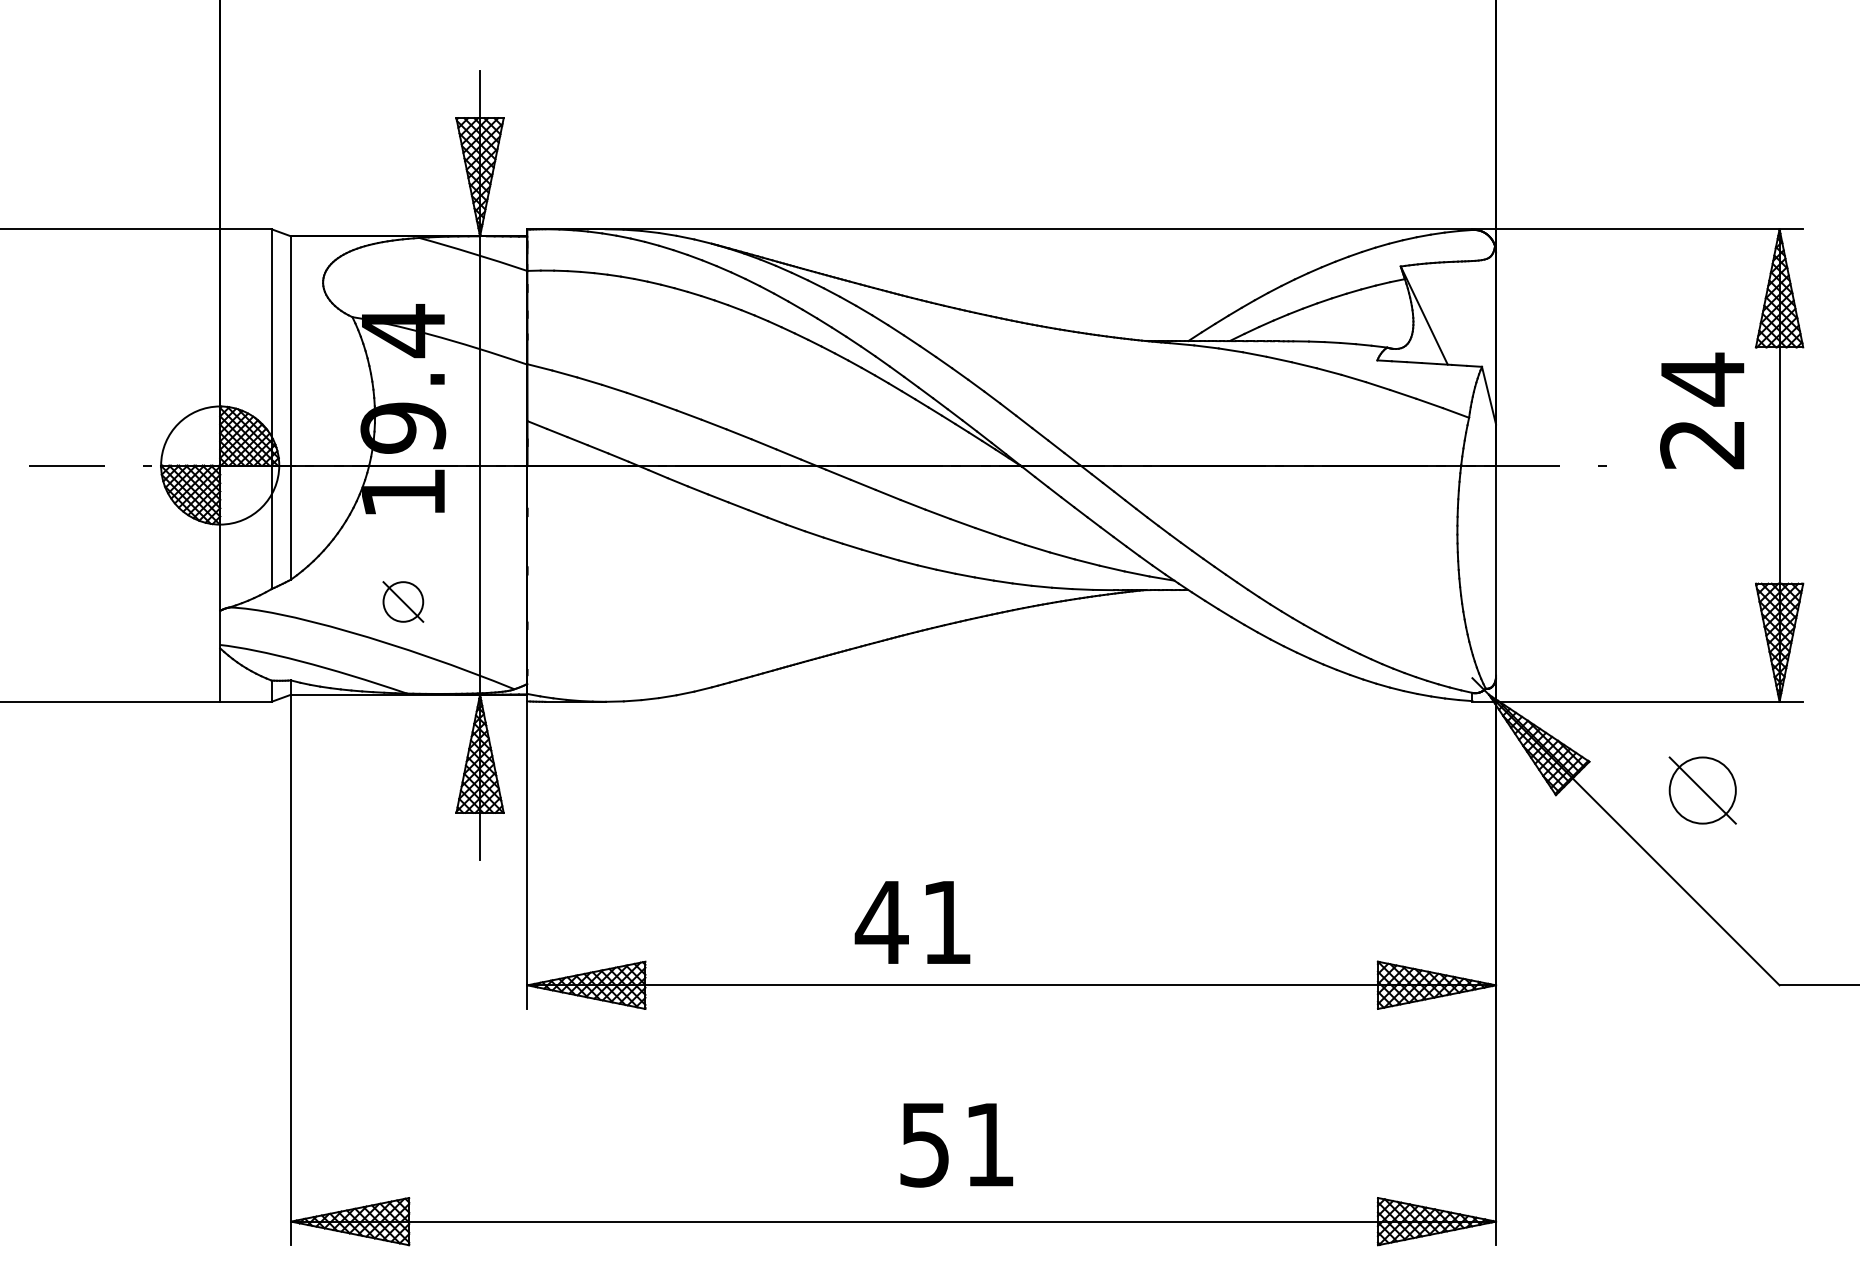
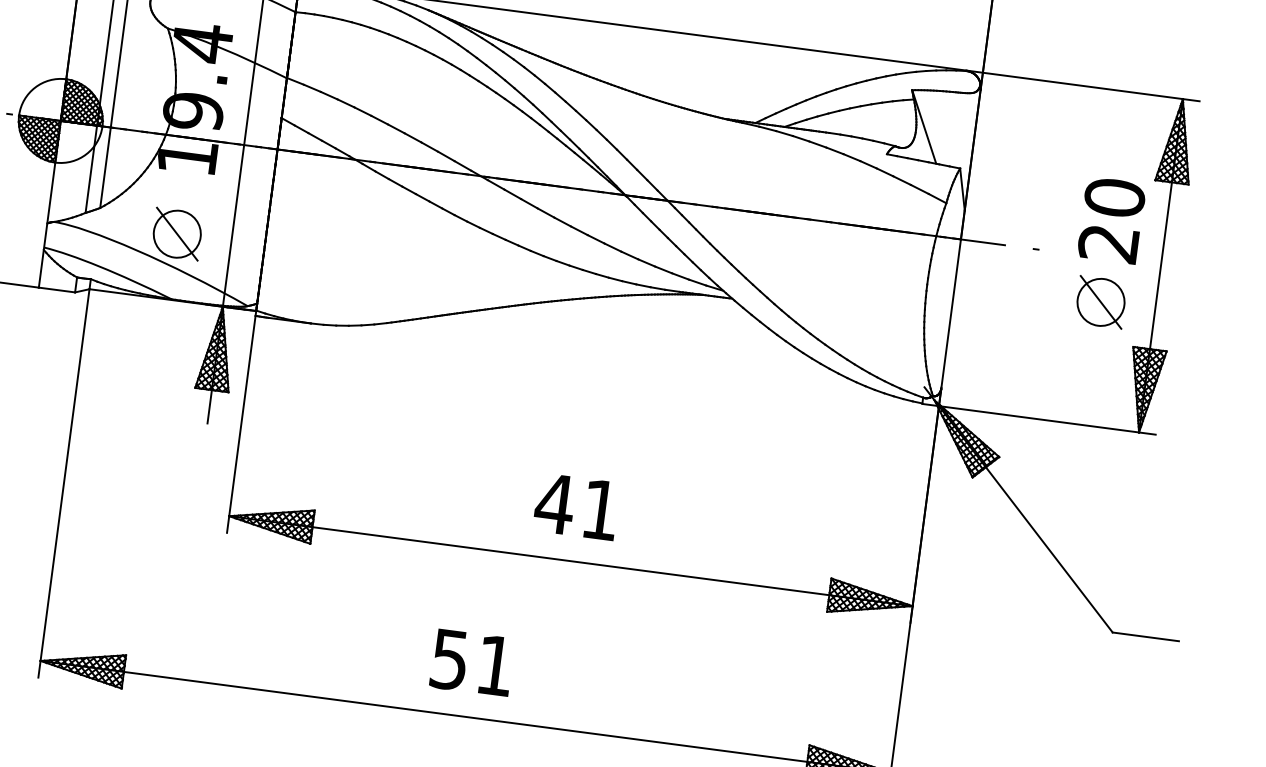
text: (1702, 379) -> (1114, 197), 24 -> 20
part: (403, 601) -> (177, 233), size x1.67
part: (1702, 790) -> (1100, 302), moved
text: (912, 922) -> (576, 506), moved
text: (956, 1145) -> (471, 663), moved

